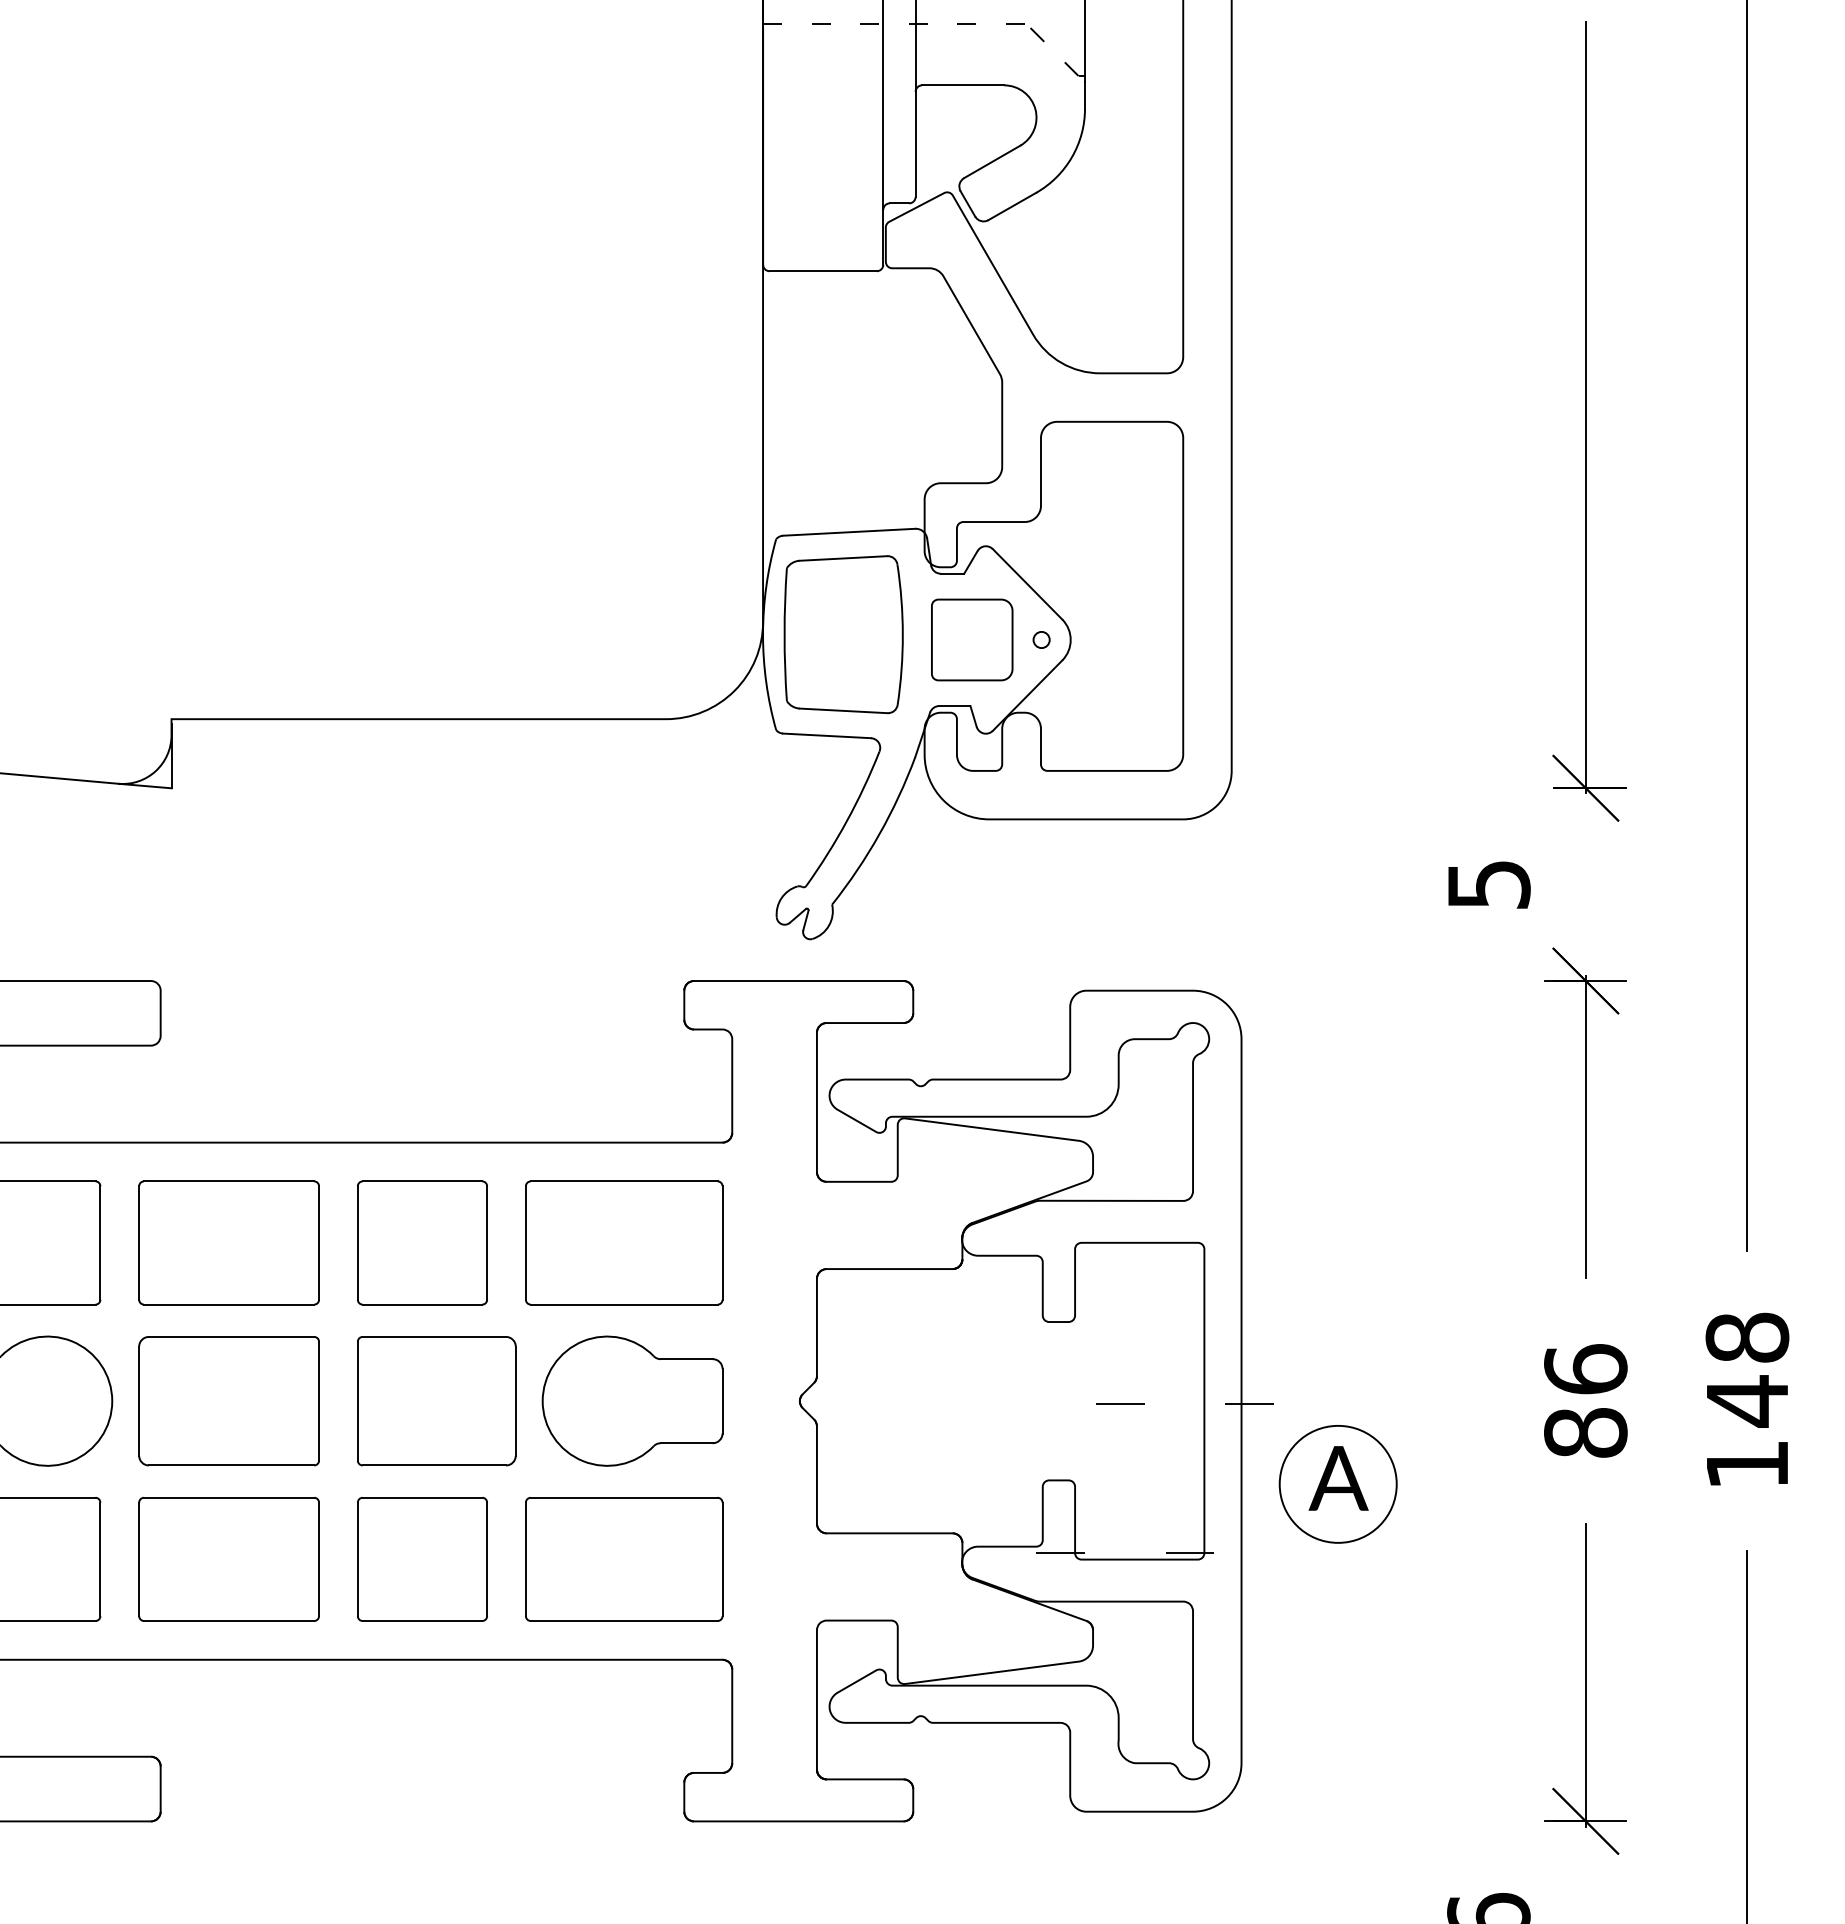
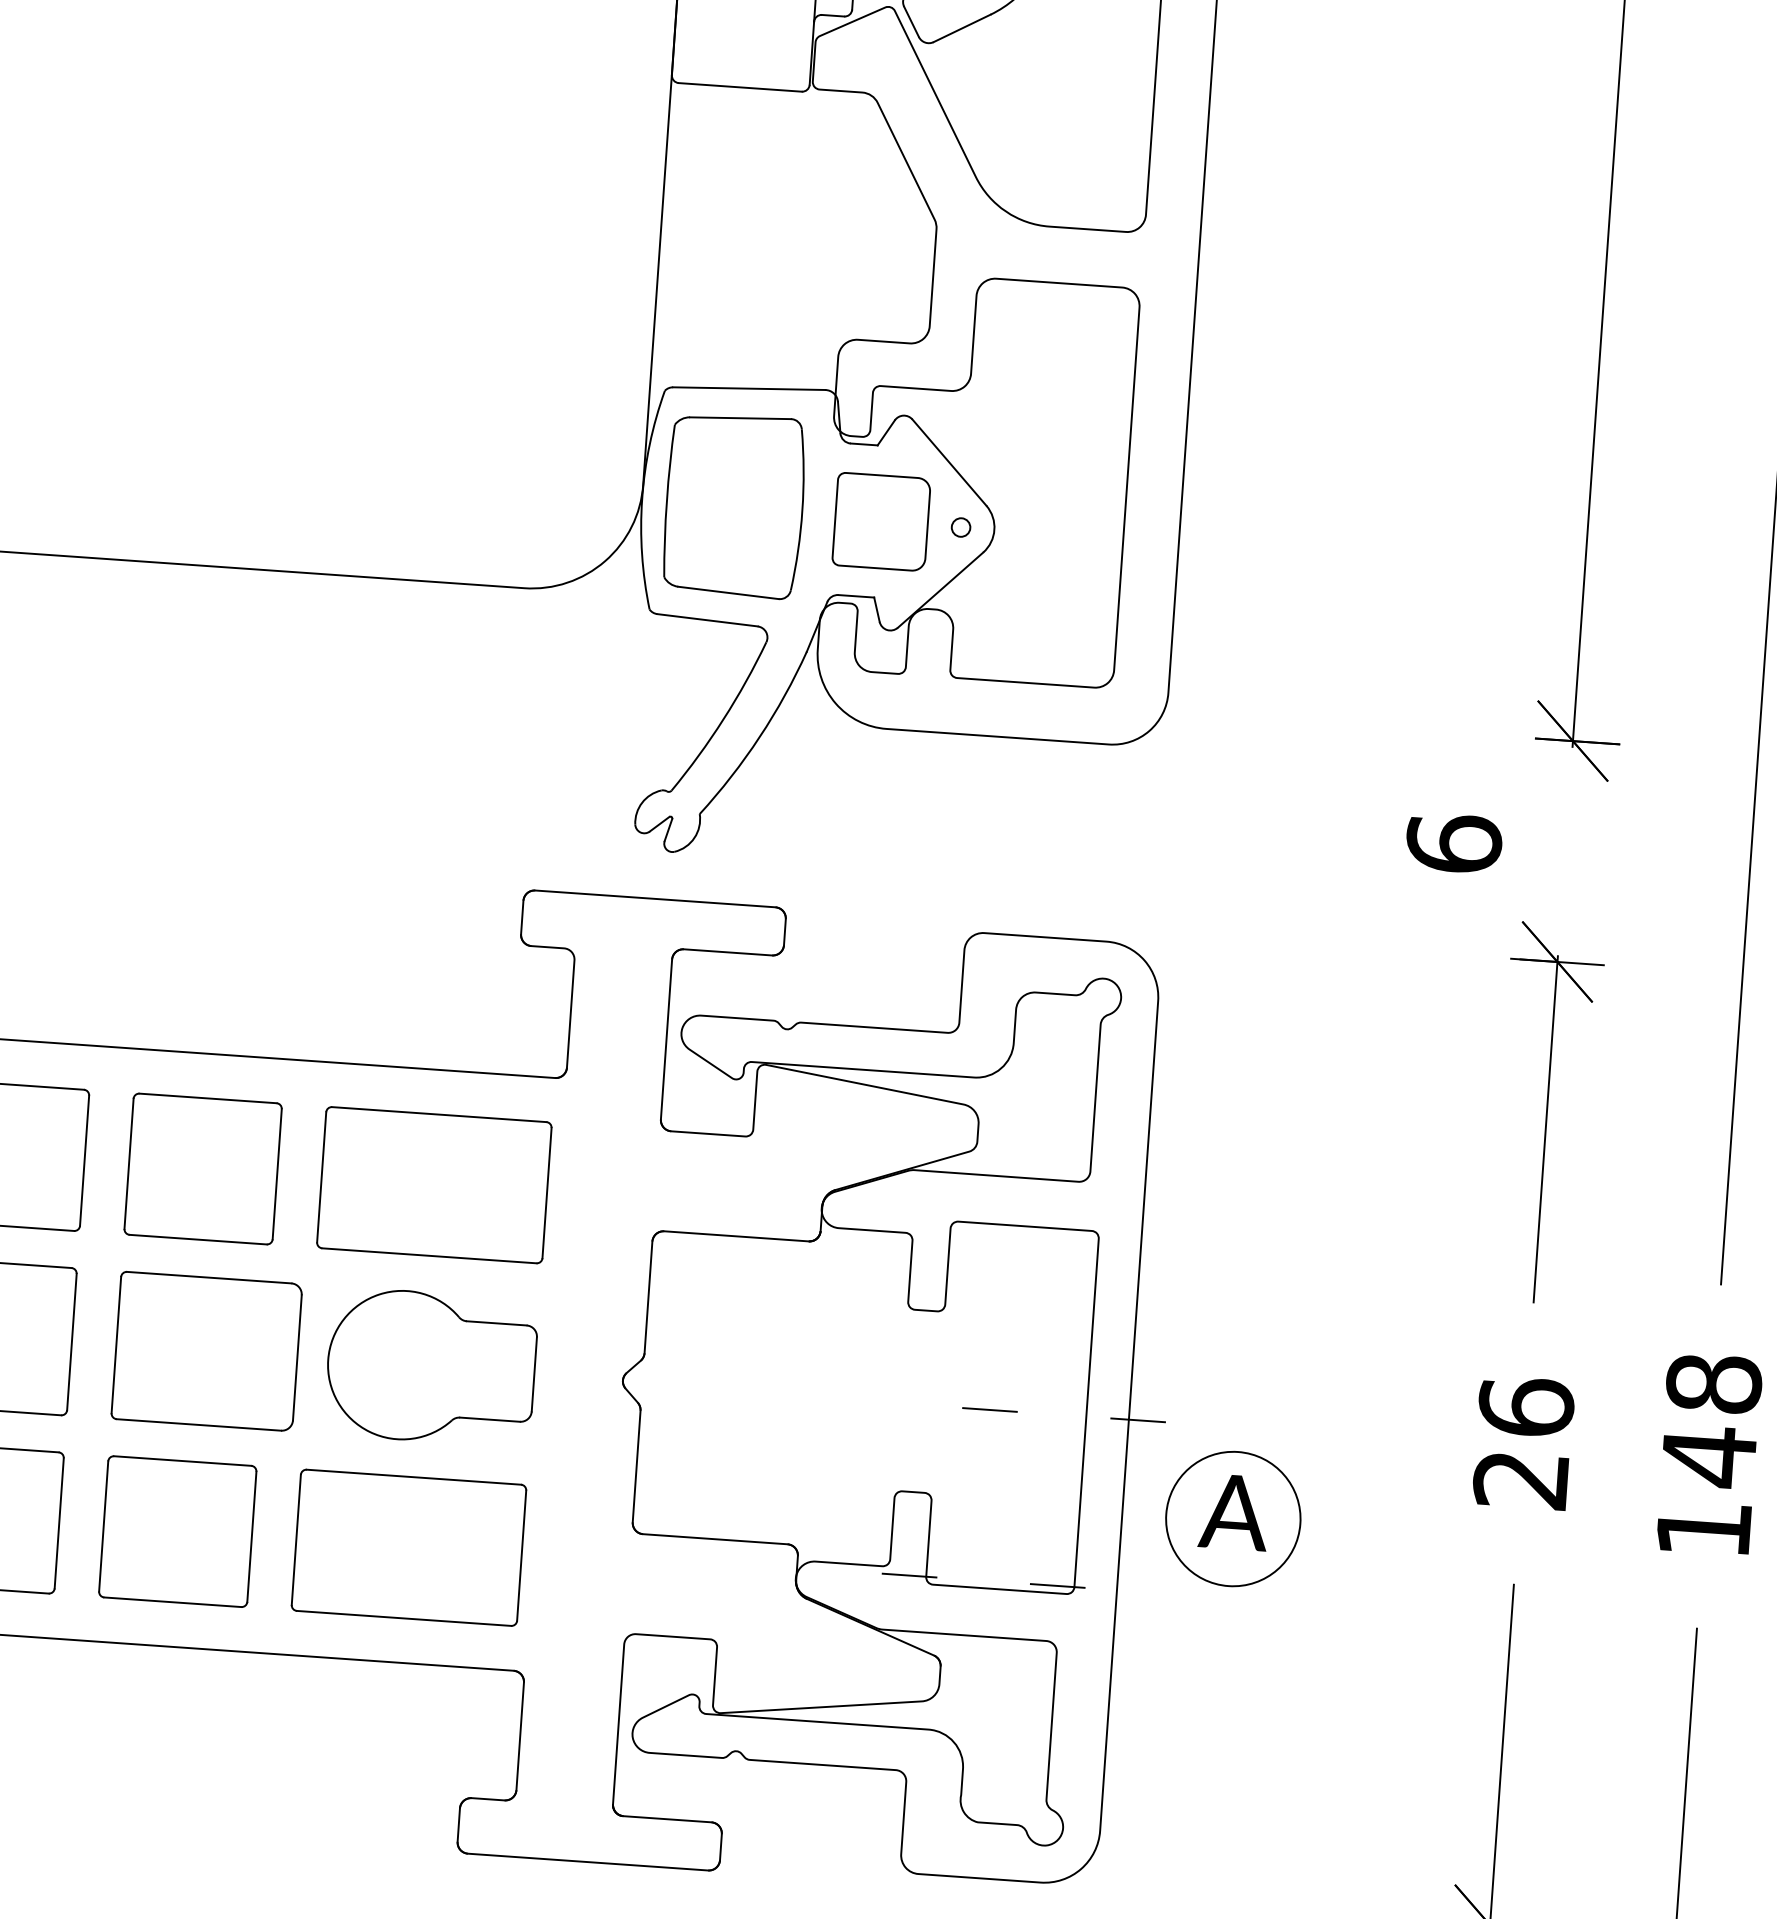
text: (1488, 884) -> (1453, 843), 5 -> 6
text: (1585, 1432) -> (1520, 1479), 86 -> 26

